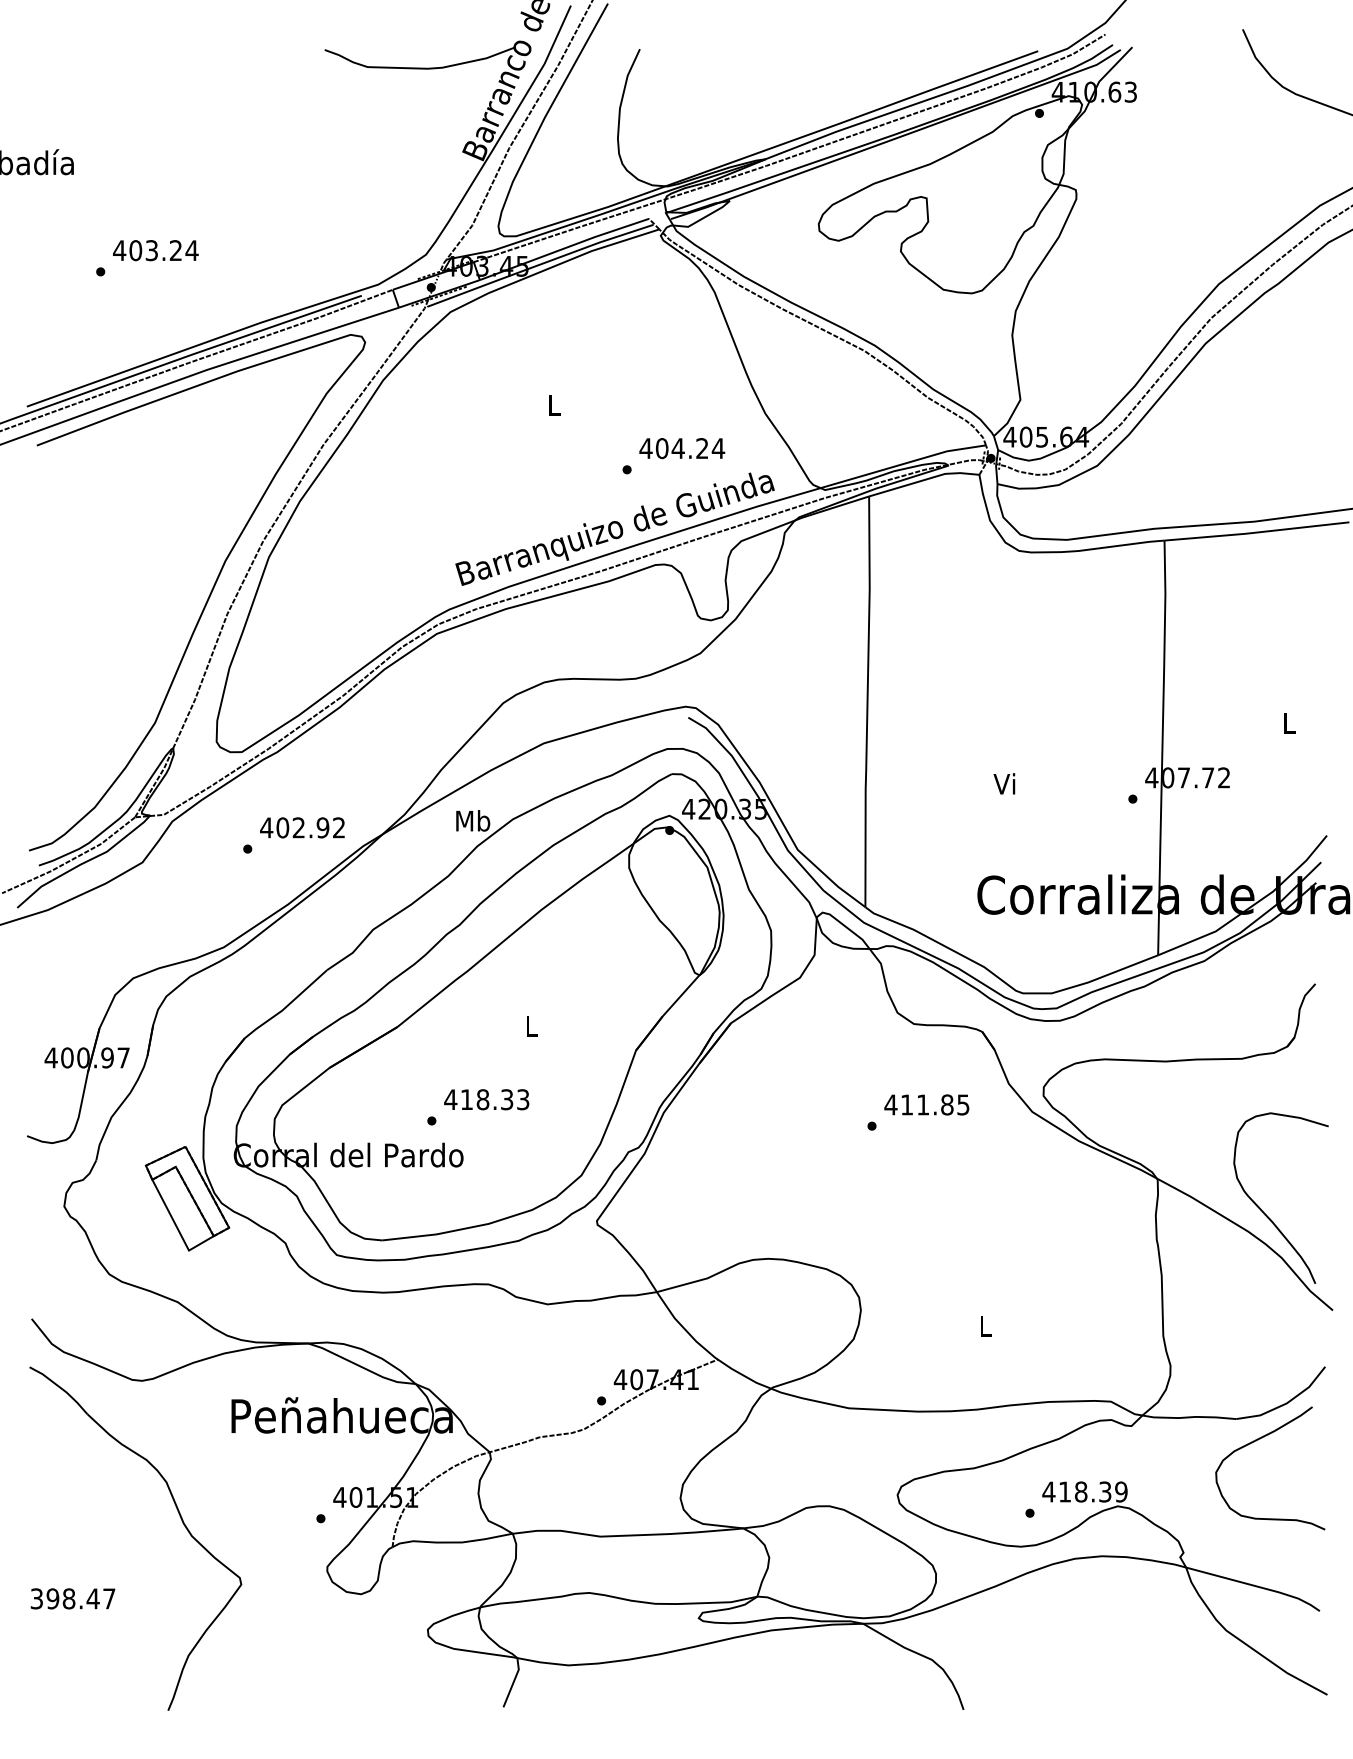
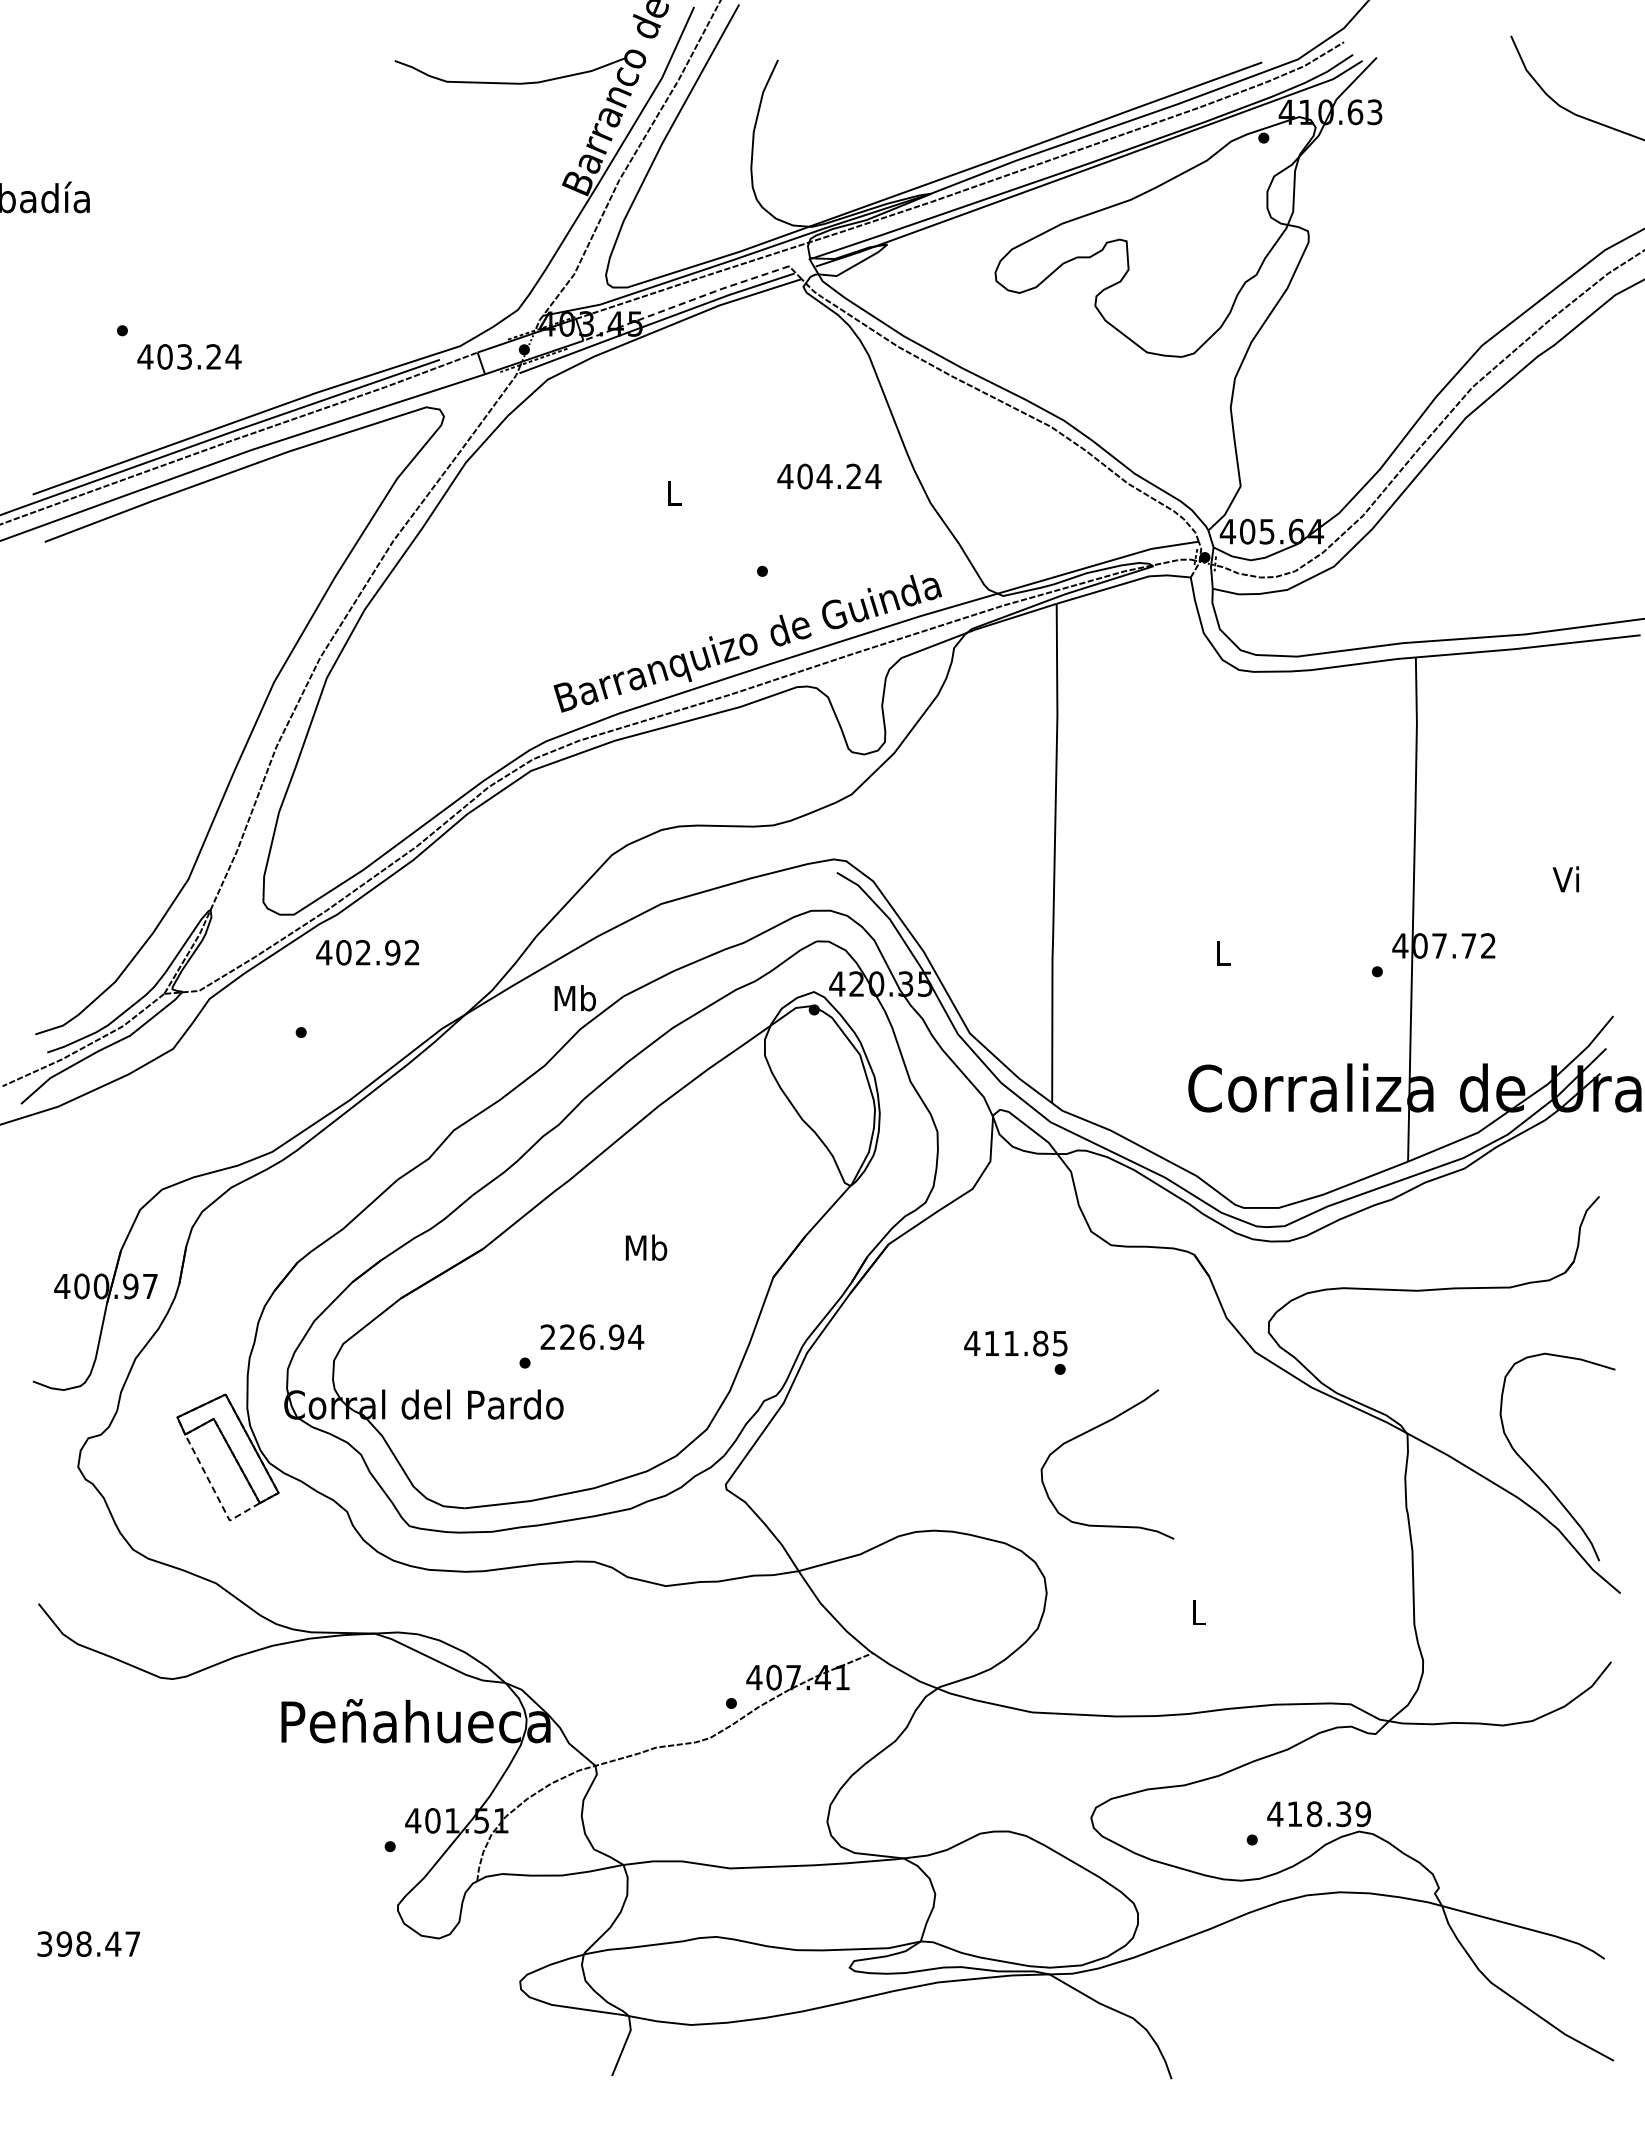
line: (564, 248) -> (686, 302), solid -> dashed
text: (155, 250) -> (189, 356), moved
text: (682, 448) -> (829, 476), moved
text: (1287, 723) -> (1565, 879), L -> Vi
text: (1004, 784) -> (1221, 953), Vi -> L
text: (302, 827) -> (367, 952), moved
text: (531, 1025) -> (646, 1247), L -> Mb
text: (487, 1099) -> (592, 1337), 418.33 -> 226.94
text: (926, 1104) -> (1015, 1343), moved
line: (177, 1228) -> (215, 1493), solid -> dashed
curve: (1256, 1441) -> (1090, 1431), moved
part: (180, 1518) -> (219, 1846), removed

